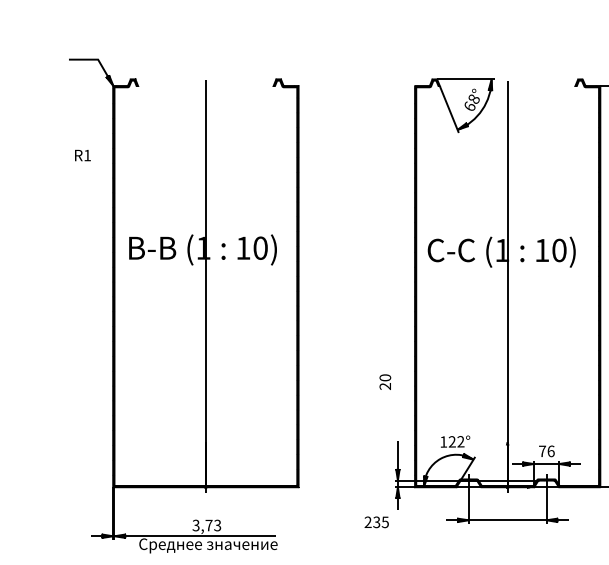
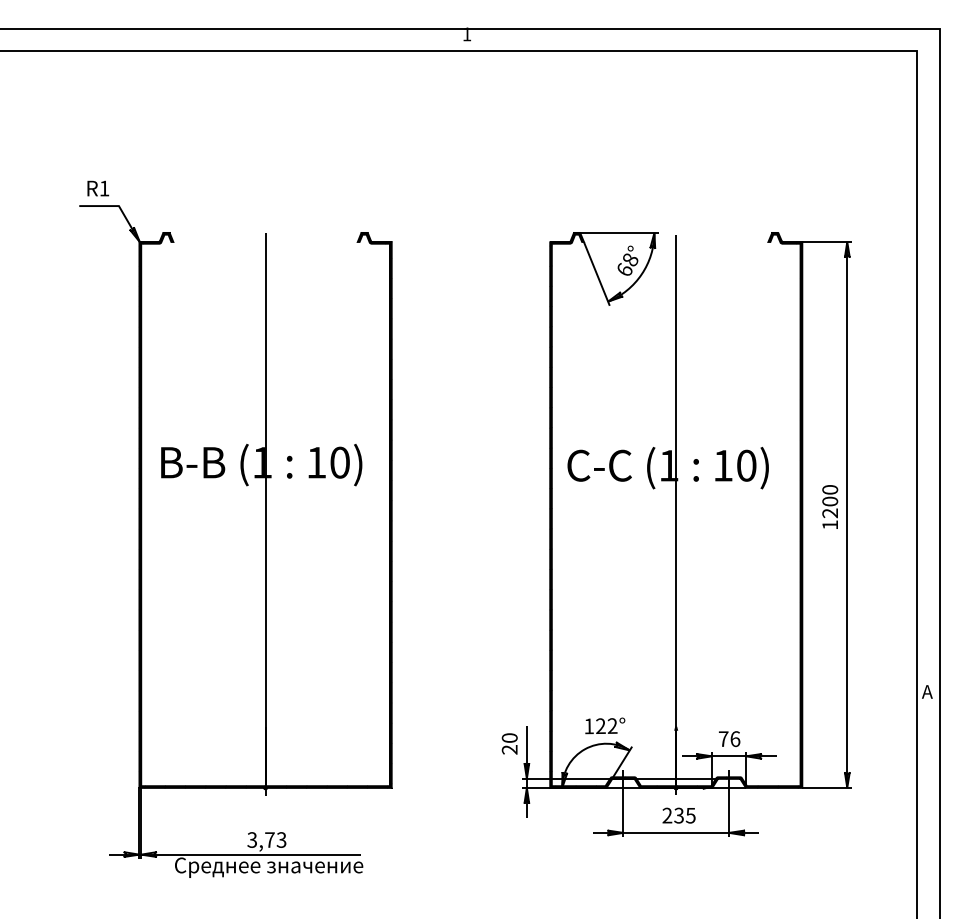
text: (83, 155) -> (98, 188), moved
text: (385, 381) -> (509, 743), moved
text: (376, 522) -> (678, 815), moved

